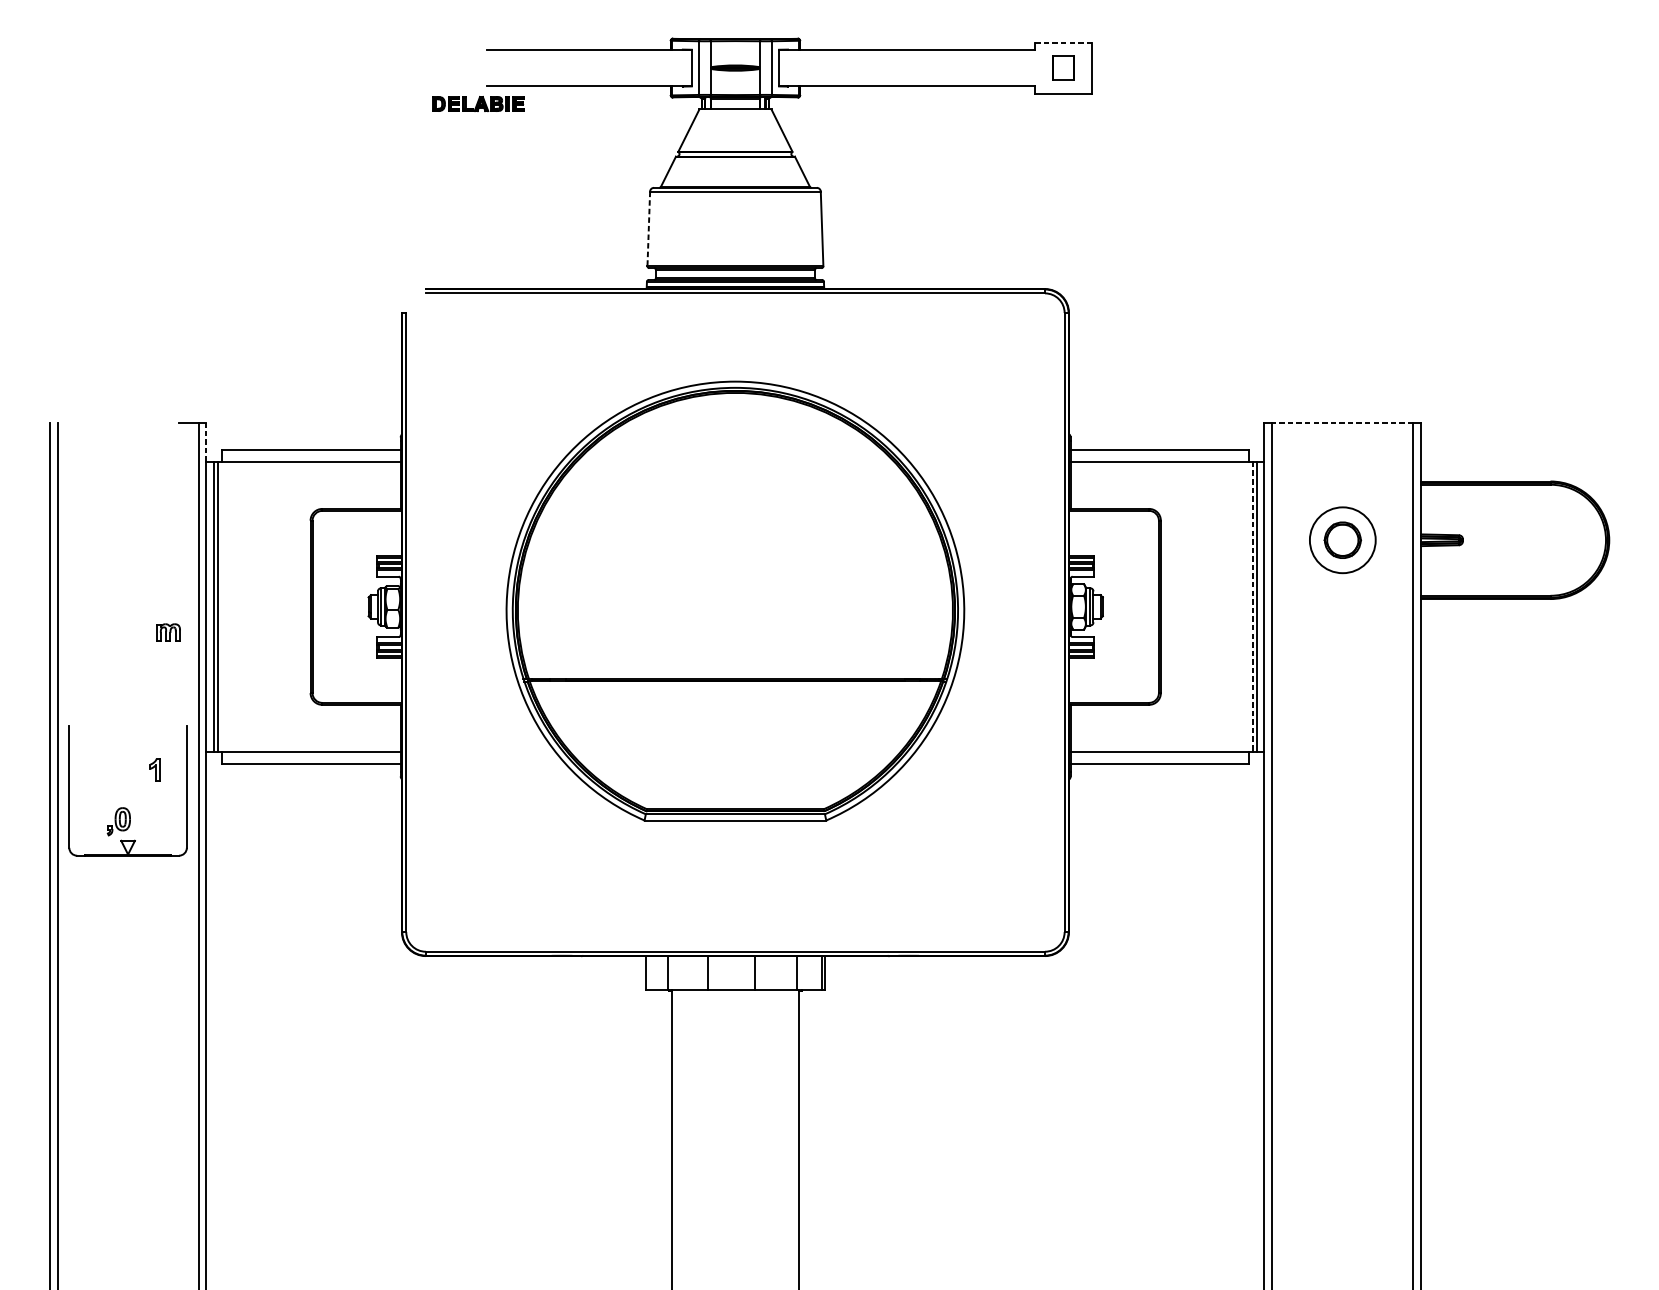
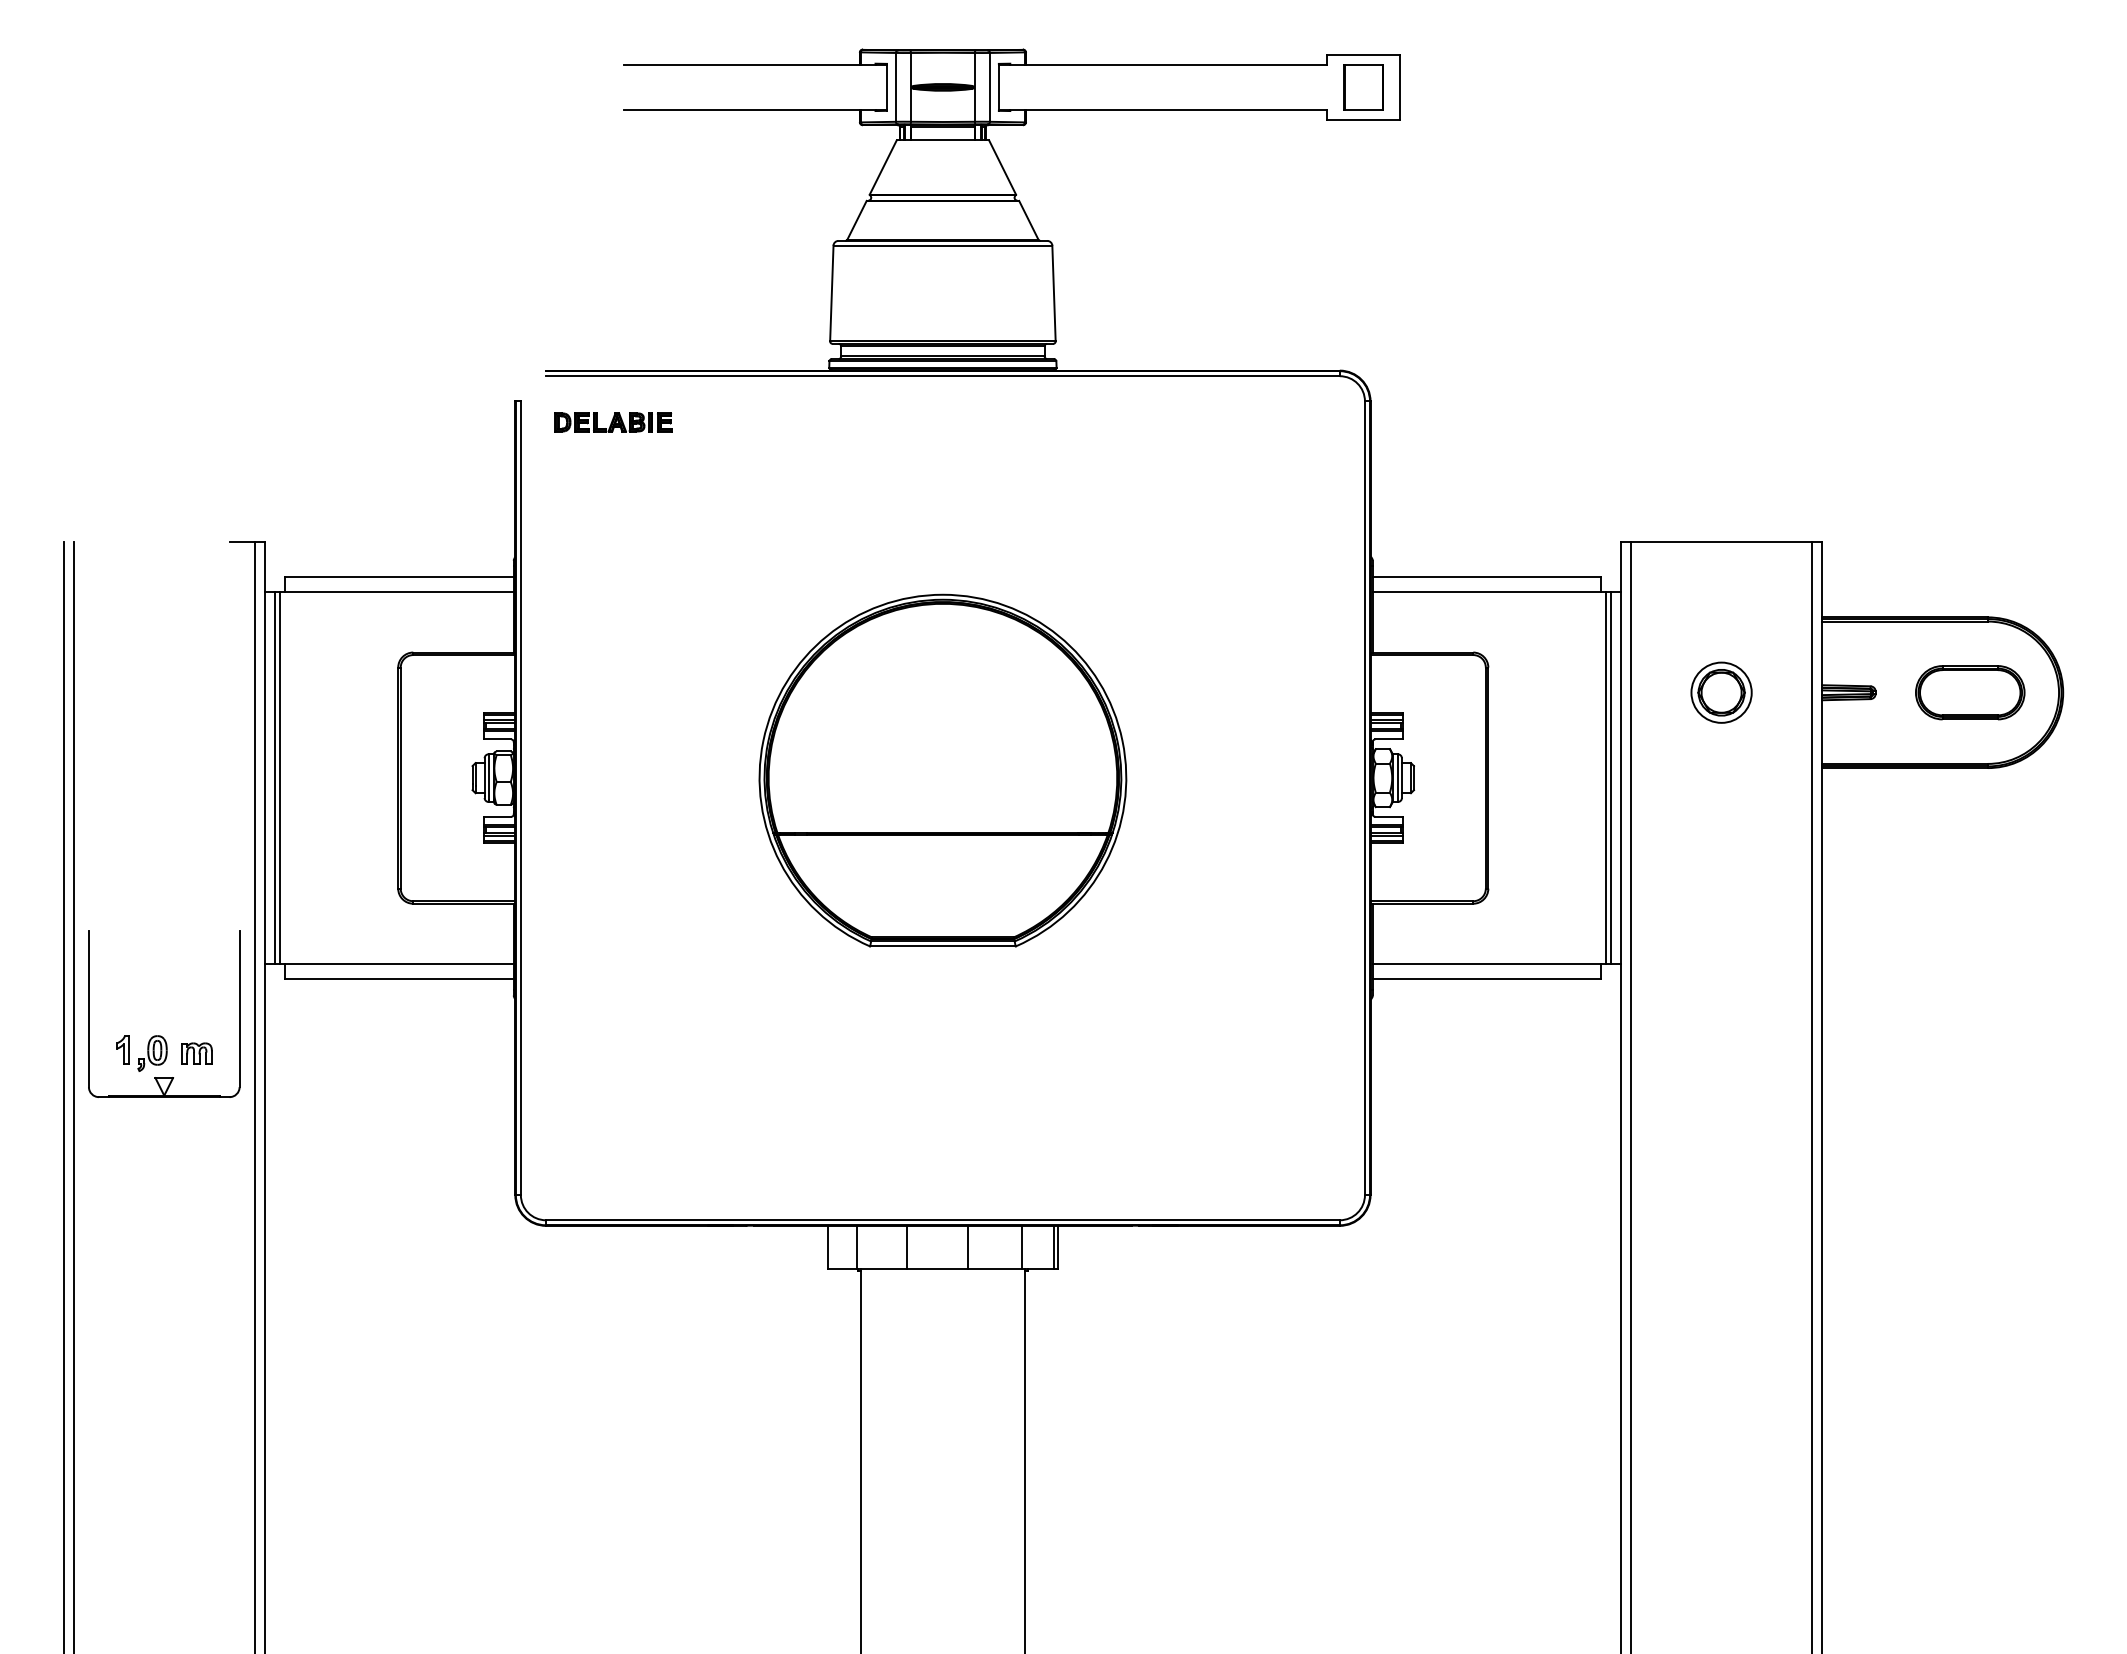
line: (1064, 42) -> (1364, 54), dashed -> solid
part: (1063, 68) -> (1363, 87), size x1.43
part: (478, 104) -> (613, 422), moved
line: (648, 228) -> (831, 293), dashed -> solid
line: (1342, 423) -> (1721, 542), dashed -> solid
line: (206, 441) -> (264, 566), dashed -> solid
circle: (1342, 540) -> (1721, 692), size x0.71
part: (1536, 540) -> (1970, 692), added
part: (735, 600) -> (942, 770), size x0.62
line: (1253, 607) -> (1606, 778), dashed -> solid
part: (168, 632) -> (196, 1053), moved
part: (154, 769) -> (122, 1049), moved

